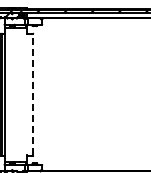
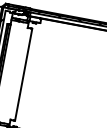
line: (33, 94) -> (23, 74), dashed -> solid

